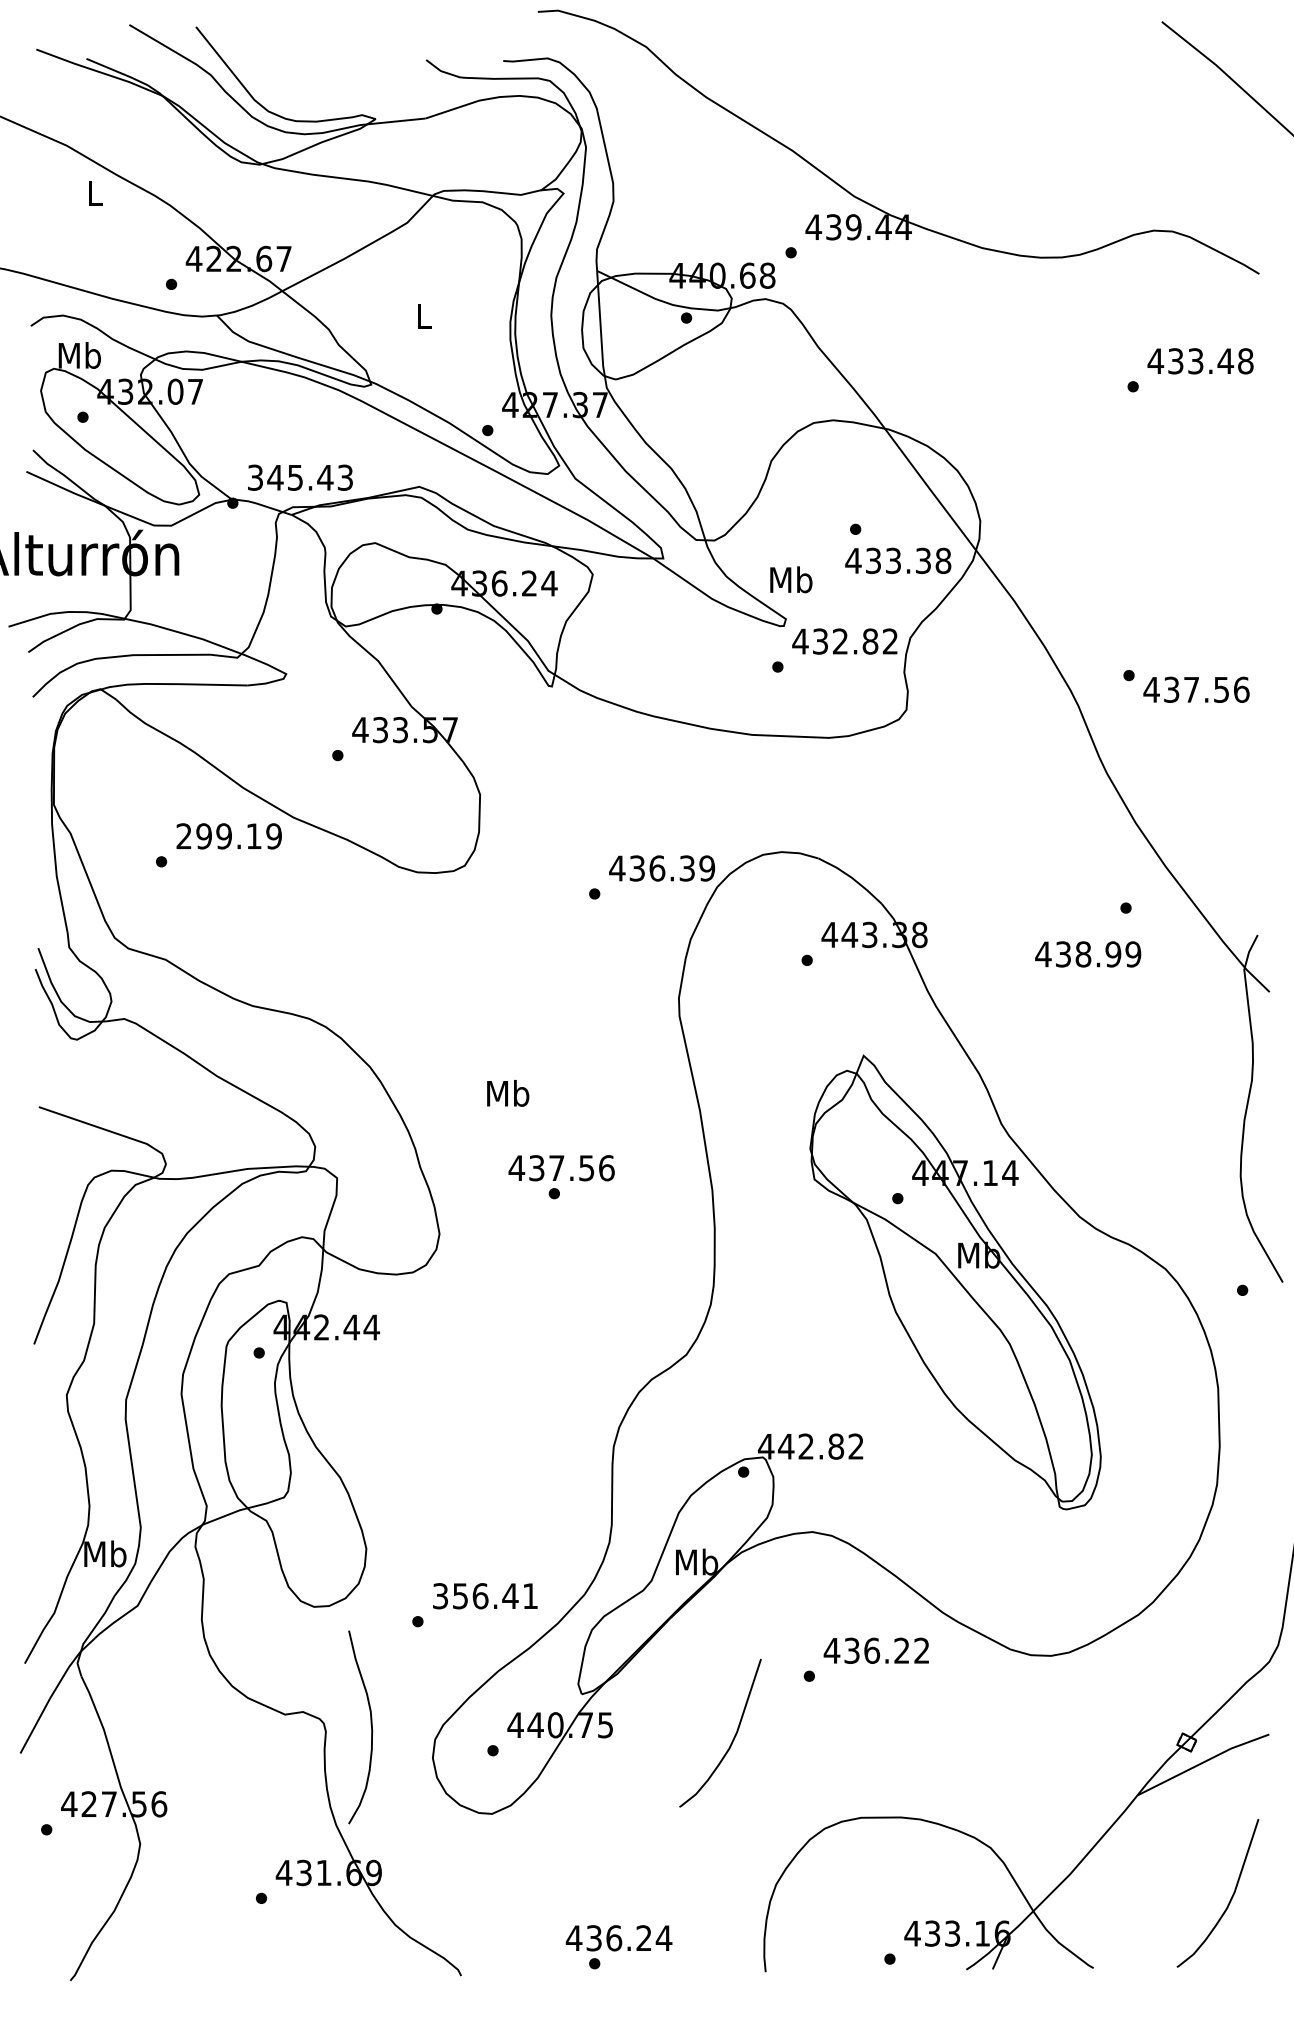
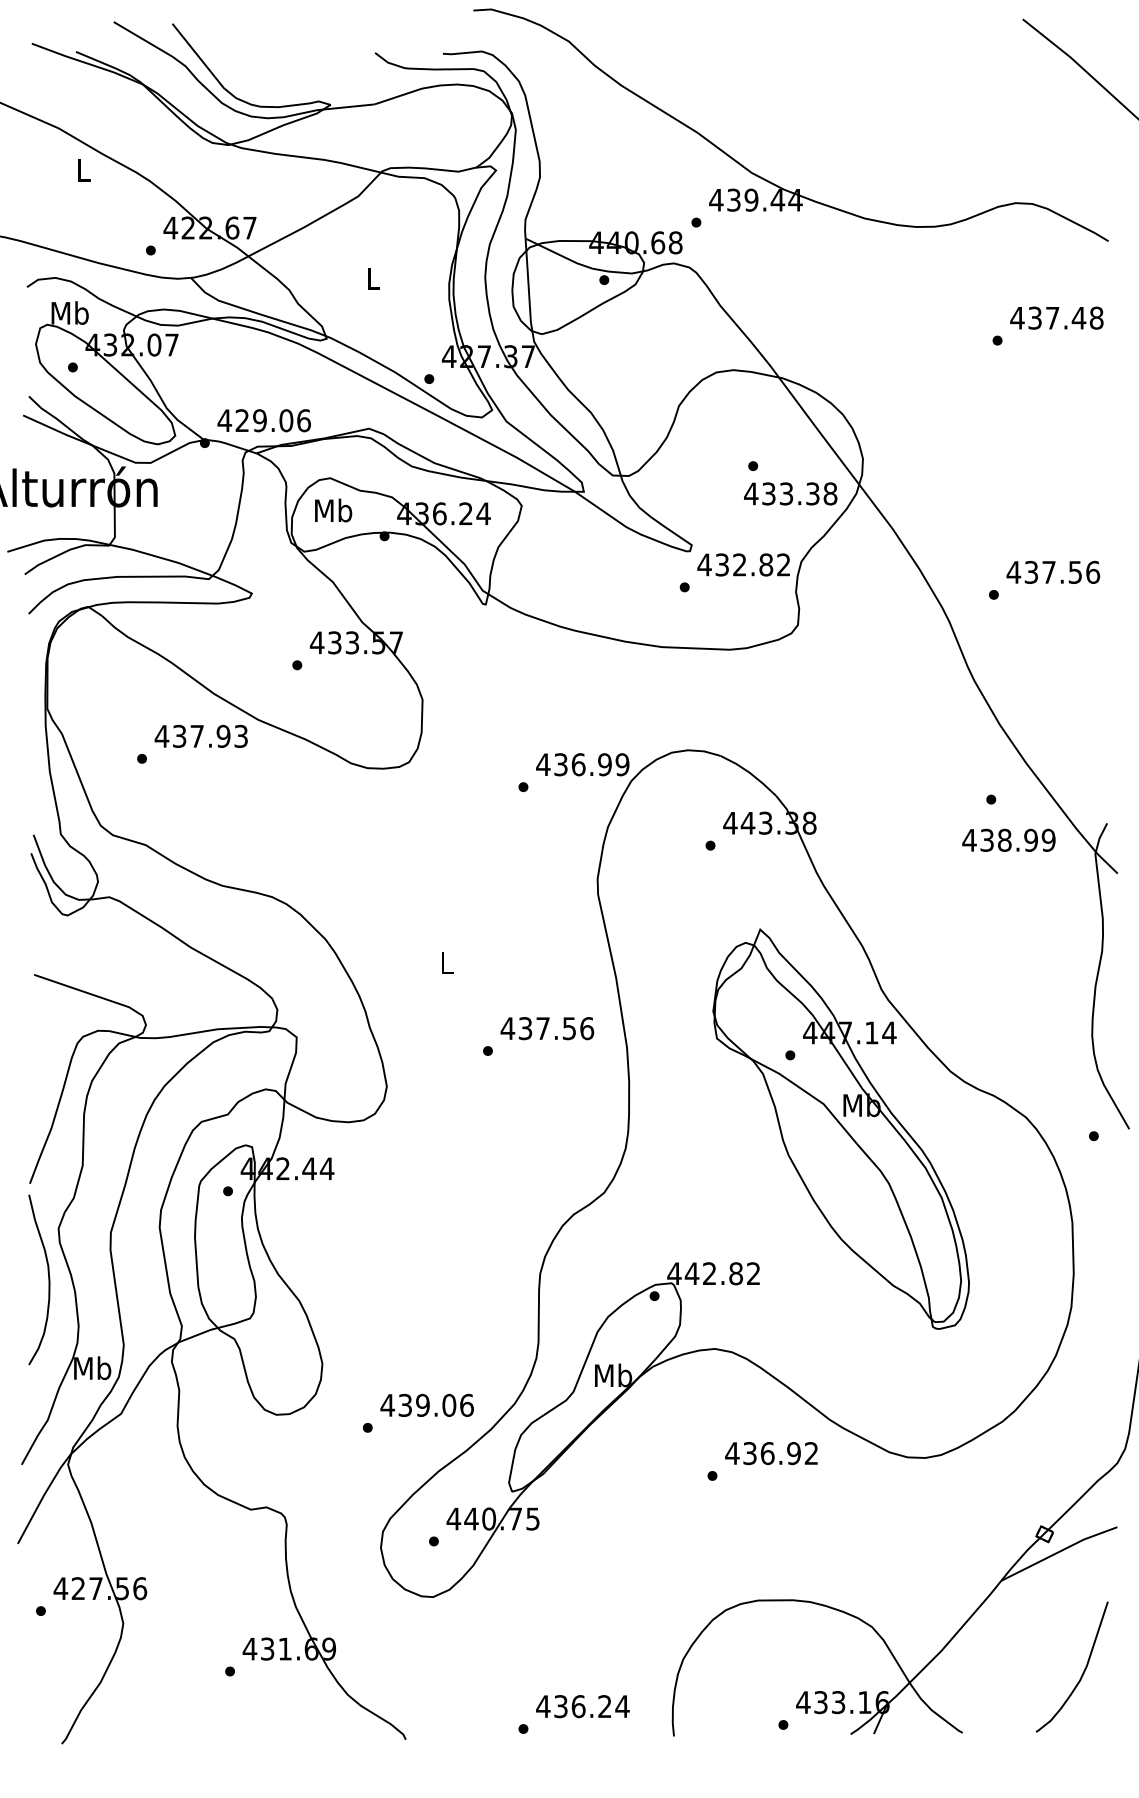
text: (1195, 360) -> (1052, 317), 433.48 -> 437.48
text: (299, 477) -> (263, 420), 345.43 -> 429.06
text: (791, 579) -> (333, 510), moved
text: (1196, 688) -> (1053, 571), moved
text: (229, 835) -> (201, 735), 299.19 -> 437.93
text: (686, 868) -> (604, 764), 436.39 -> 436.99
text: (1087, 953) -> (1008, 839), moved
text: (507, 1093) -> (446, 962), Mb -> L
text: (561, 1168) -> (547, 1028), moved
text: (484, 1595) -> (426, 1404), 356.41 -> 439.06
text: (901, 1650) -> (793, 1453), 436.22 -> 436.92
curve: (371, 1726) -> (48, 1279), moved
curve: (732, 1739) -> (644, 1531), removed
text: (618, 1938) -> (582, 1706), moved

